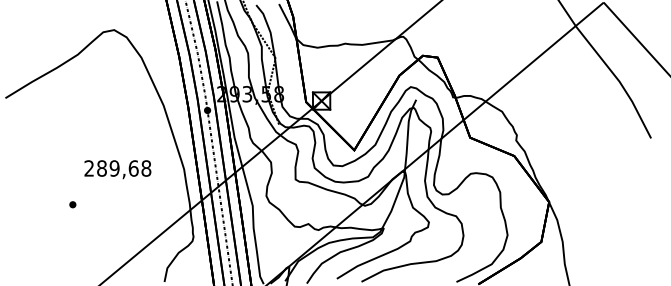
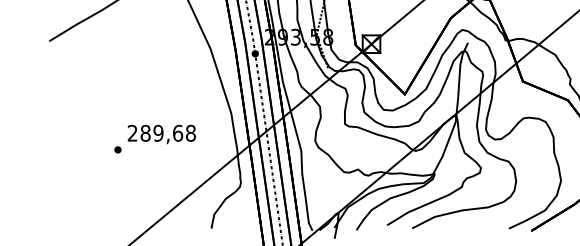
text: (117, 169) -> (161, 134), moved

